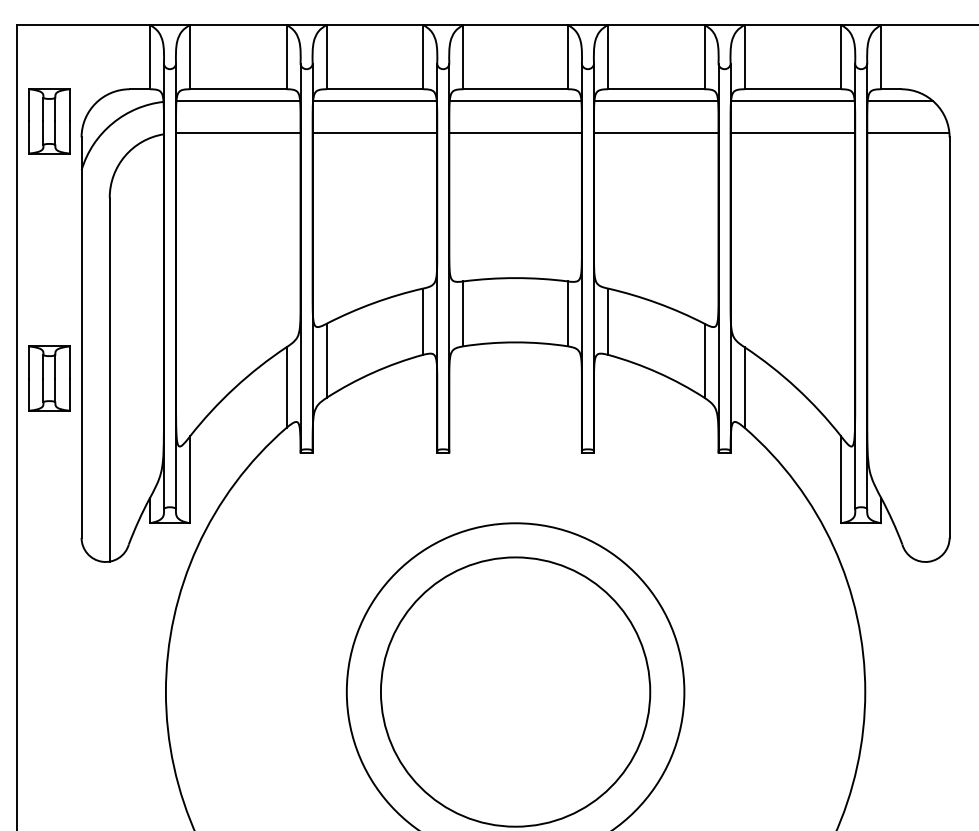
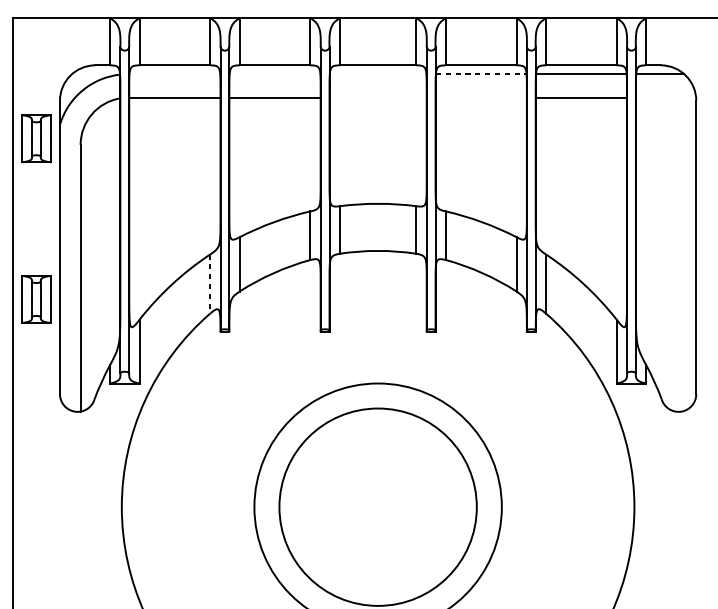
line: (238, 101) -> (175, 74), removed
line: (374, 101) -> (274, 74), removed
line: (515, 101) -> (378, 74), removed
line: (656, 101) -> (481, 74), solid -> dashed
part: (49, 121) -> (36, 138), moved
line: (515, 133) -> (378, 97), removed
line: (655, 133) -> (480, 97), removed
line: (908, 133) -> (666, 97), removed
part: (49, 378) -> (36, 299), moved
line: (286, 388) -> (210, 284), solid -> dashed

